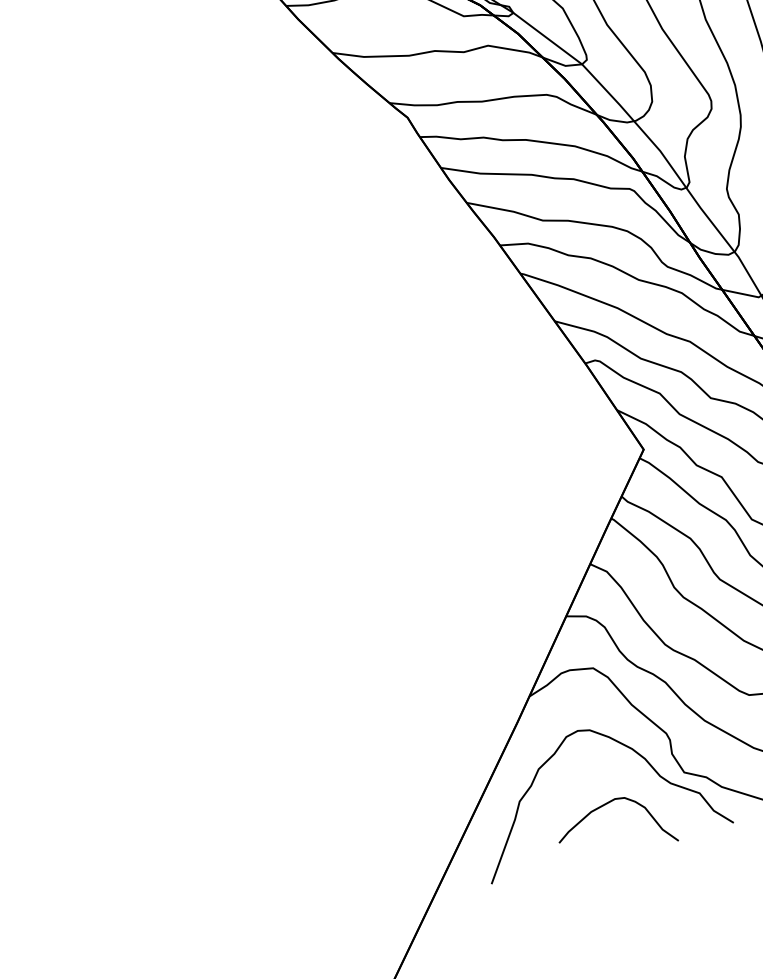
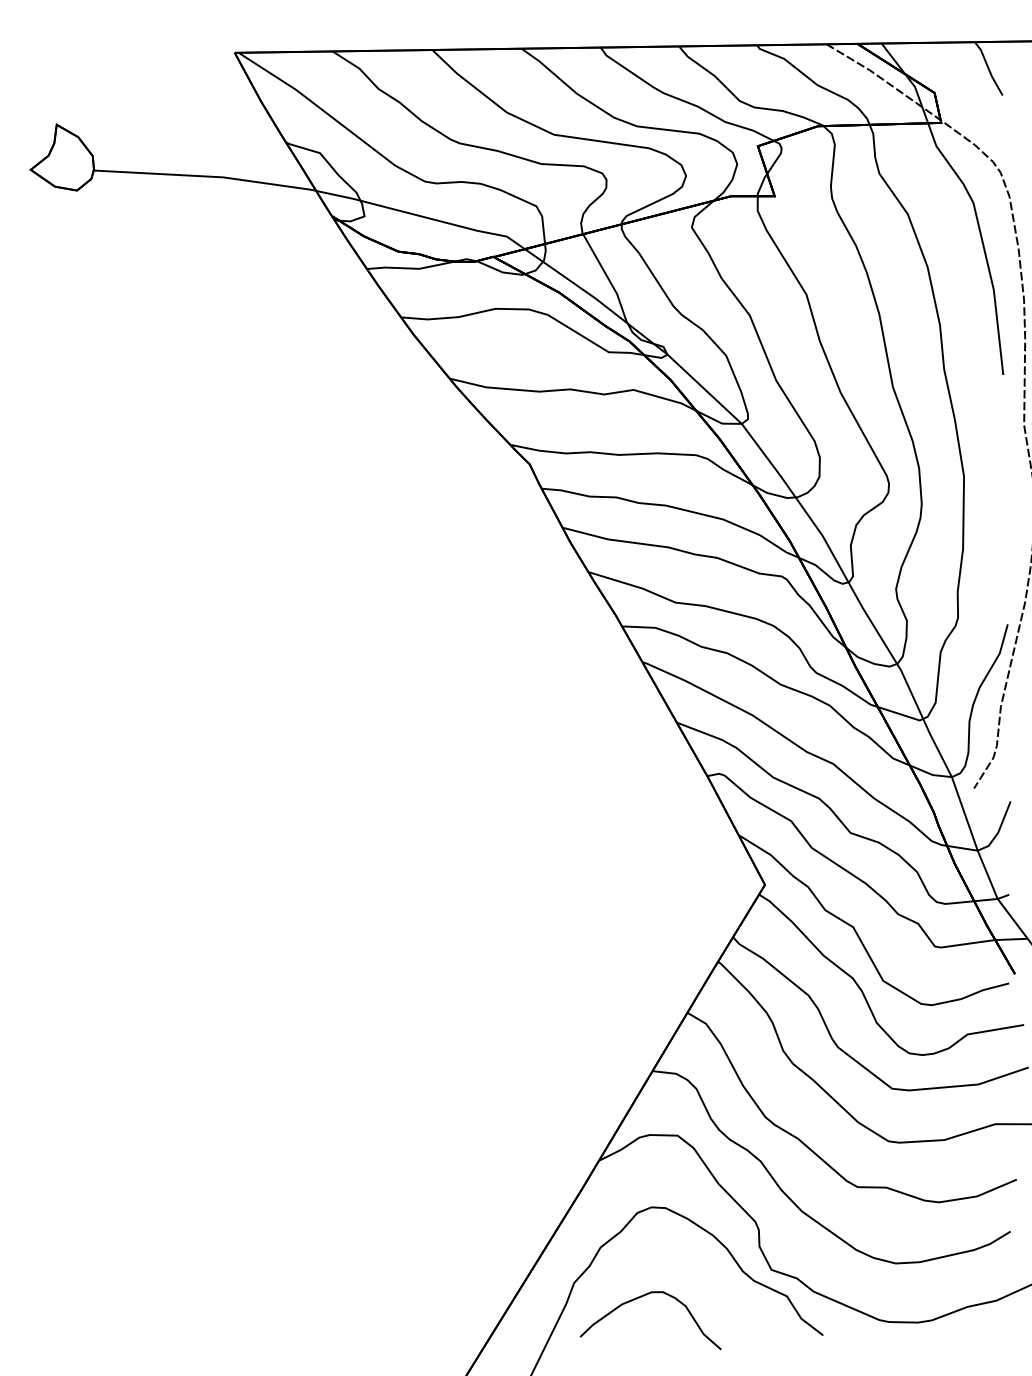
curve: (605, 805) -> (639, 1298), moved

